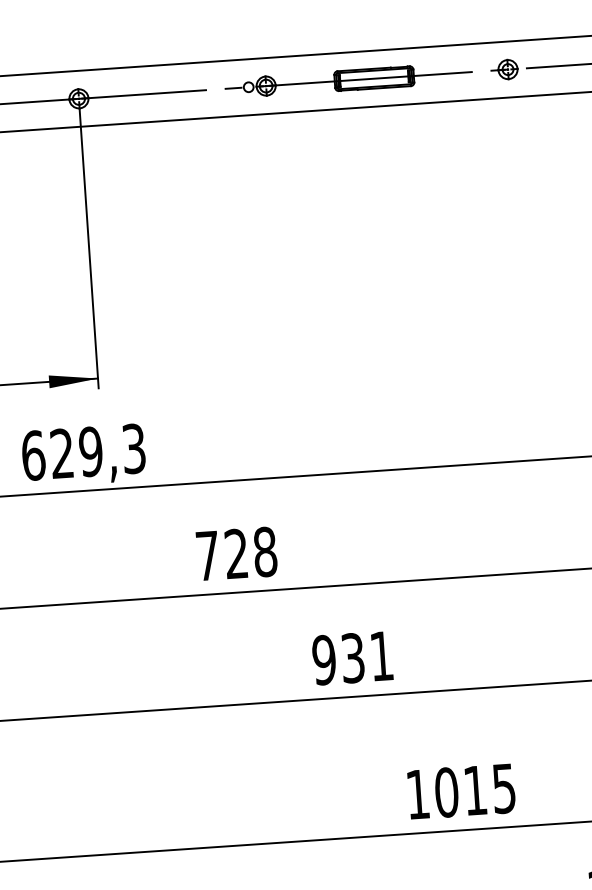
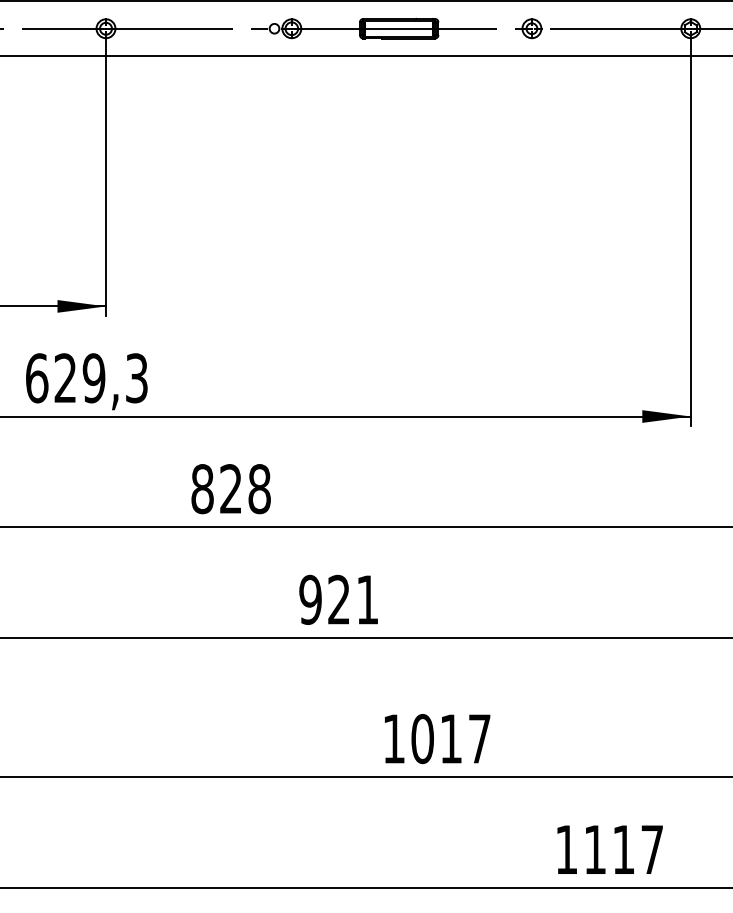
text: (207, 556) -> (202, 489), 728 -> 828
text: (352, 657) -> (338, 599), 931 -> 921
text: (504, 789) -> (479, 739), 1015 -> 1017

